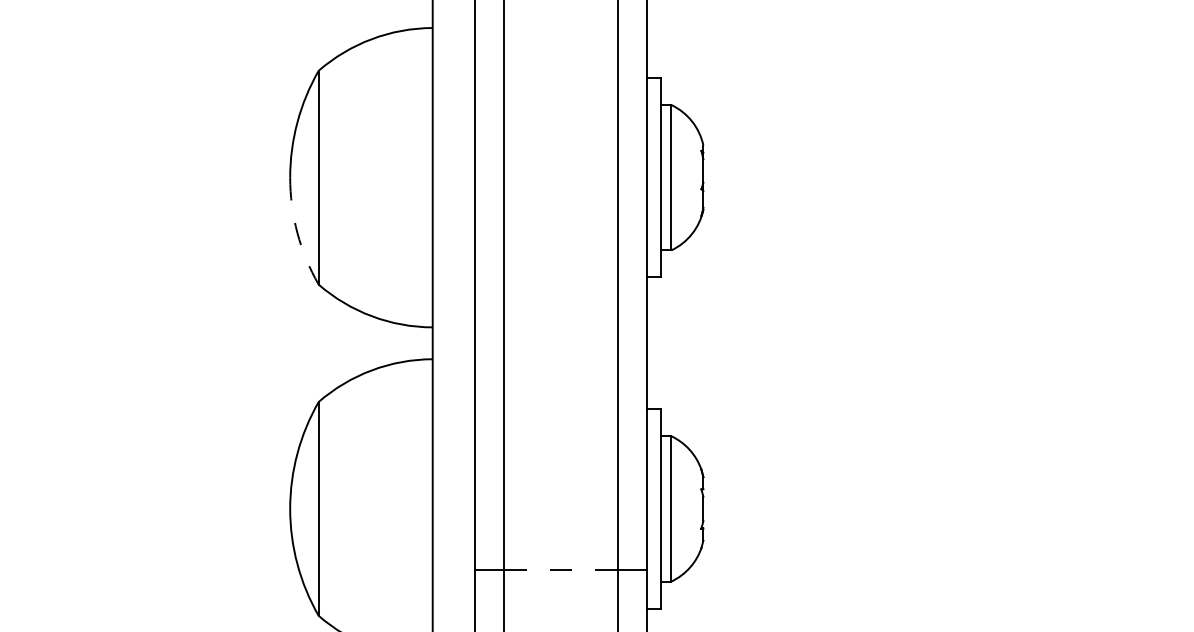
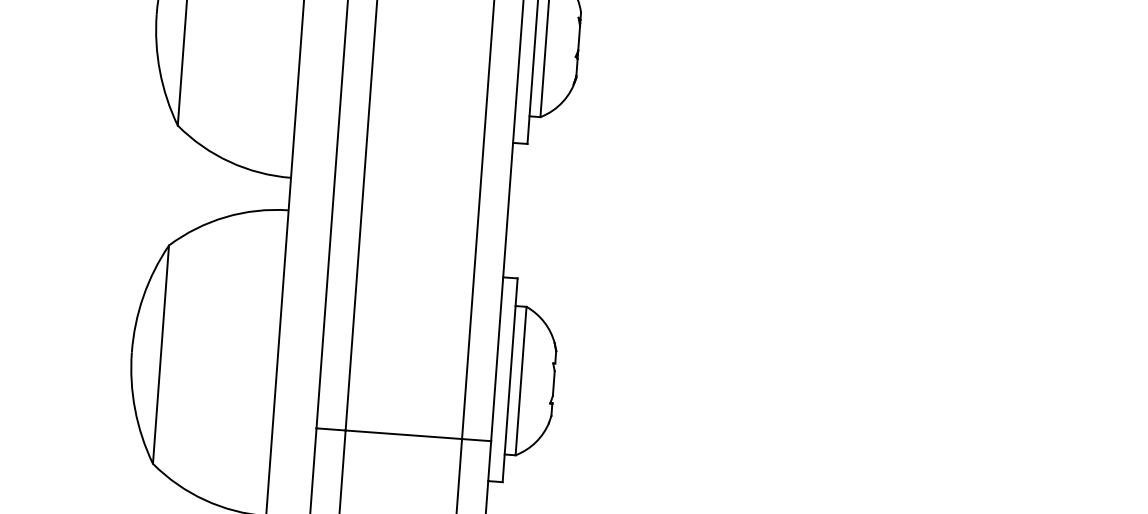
arc: (297, 233) -> (160, 71), dashed -> solid
line: (561, 569) -> (404, 434), dashed -> solid

